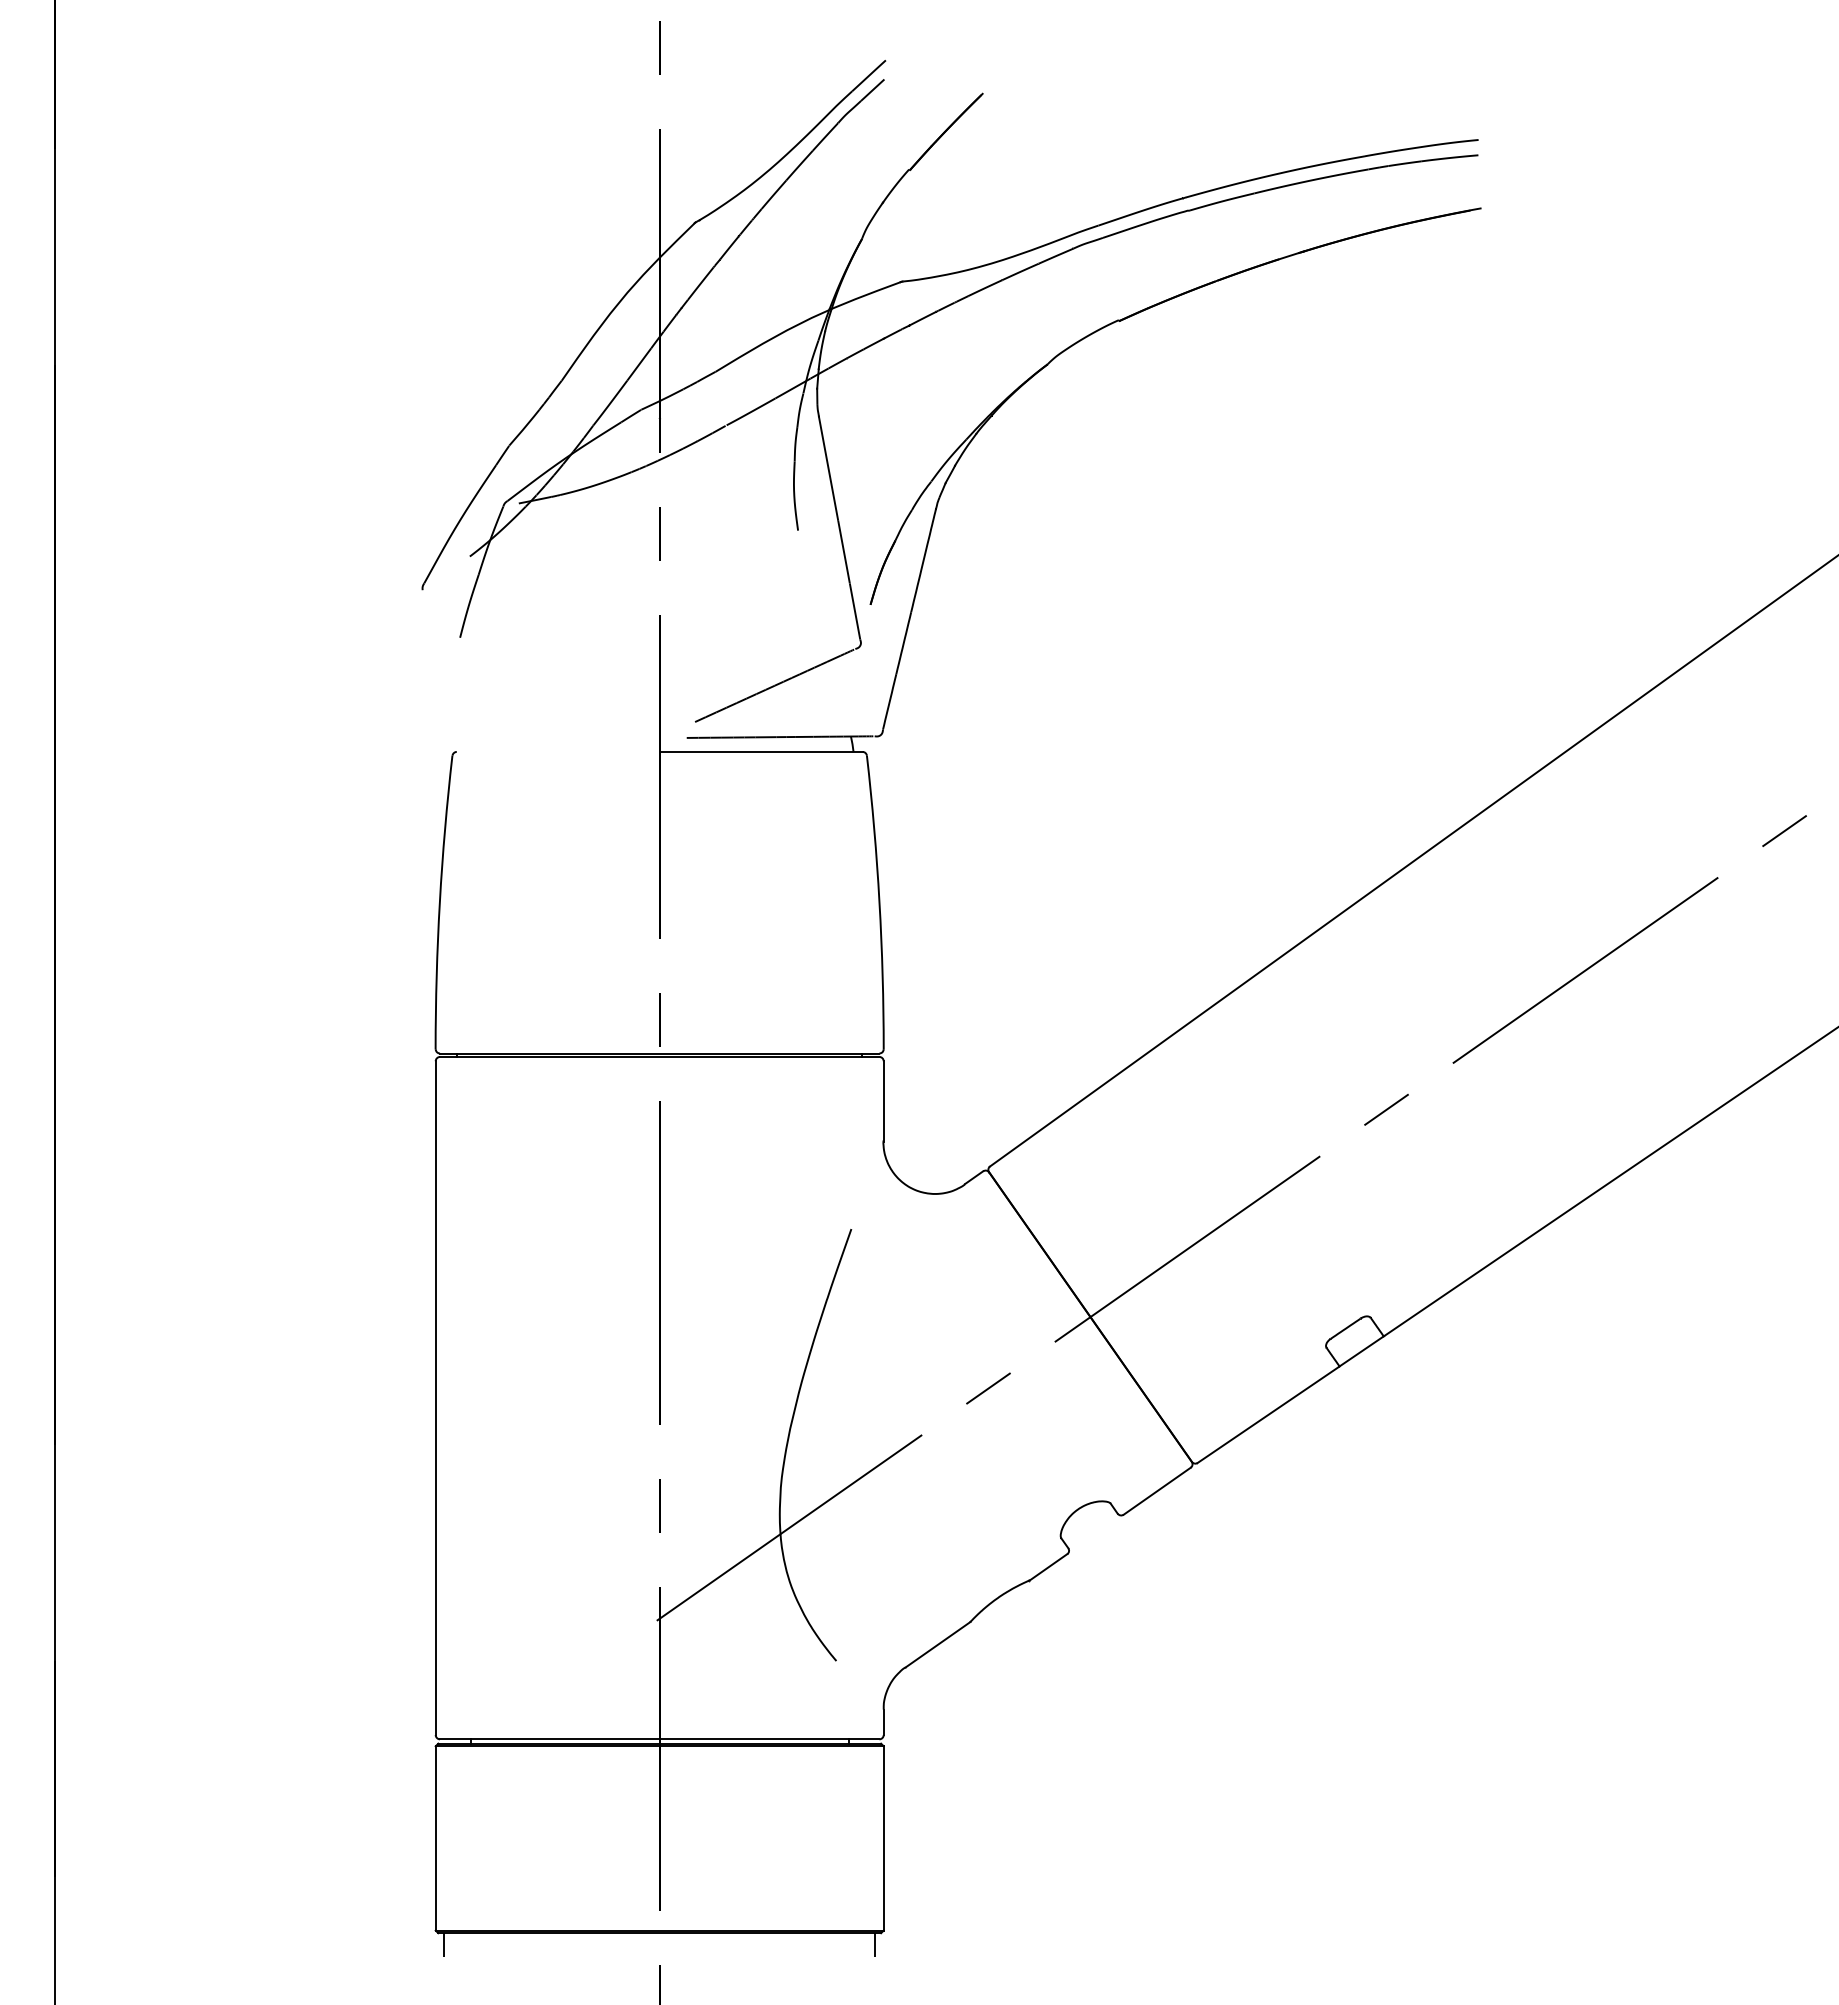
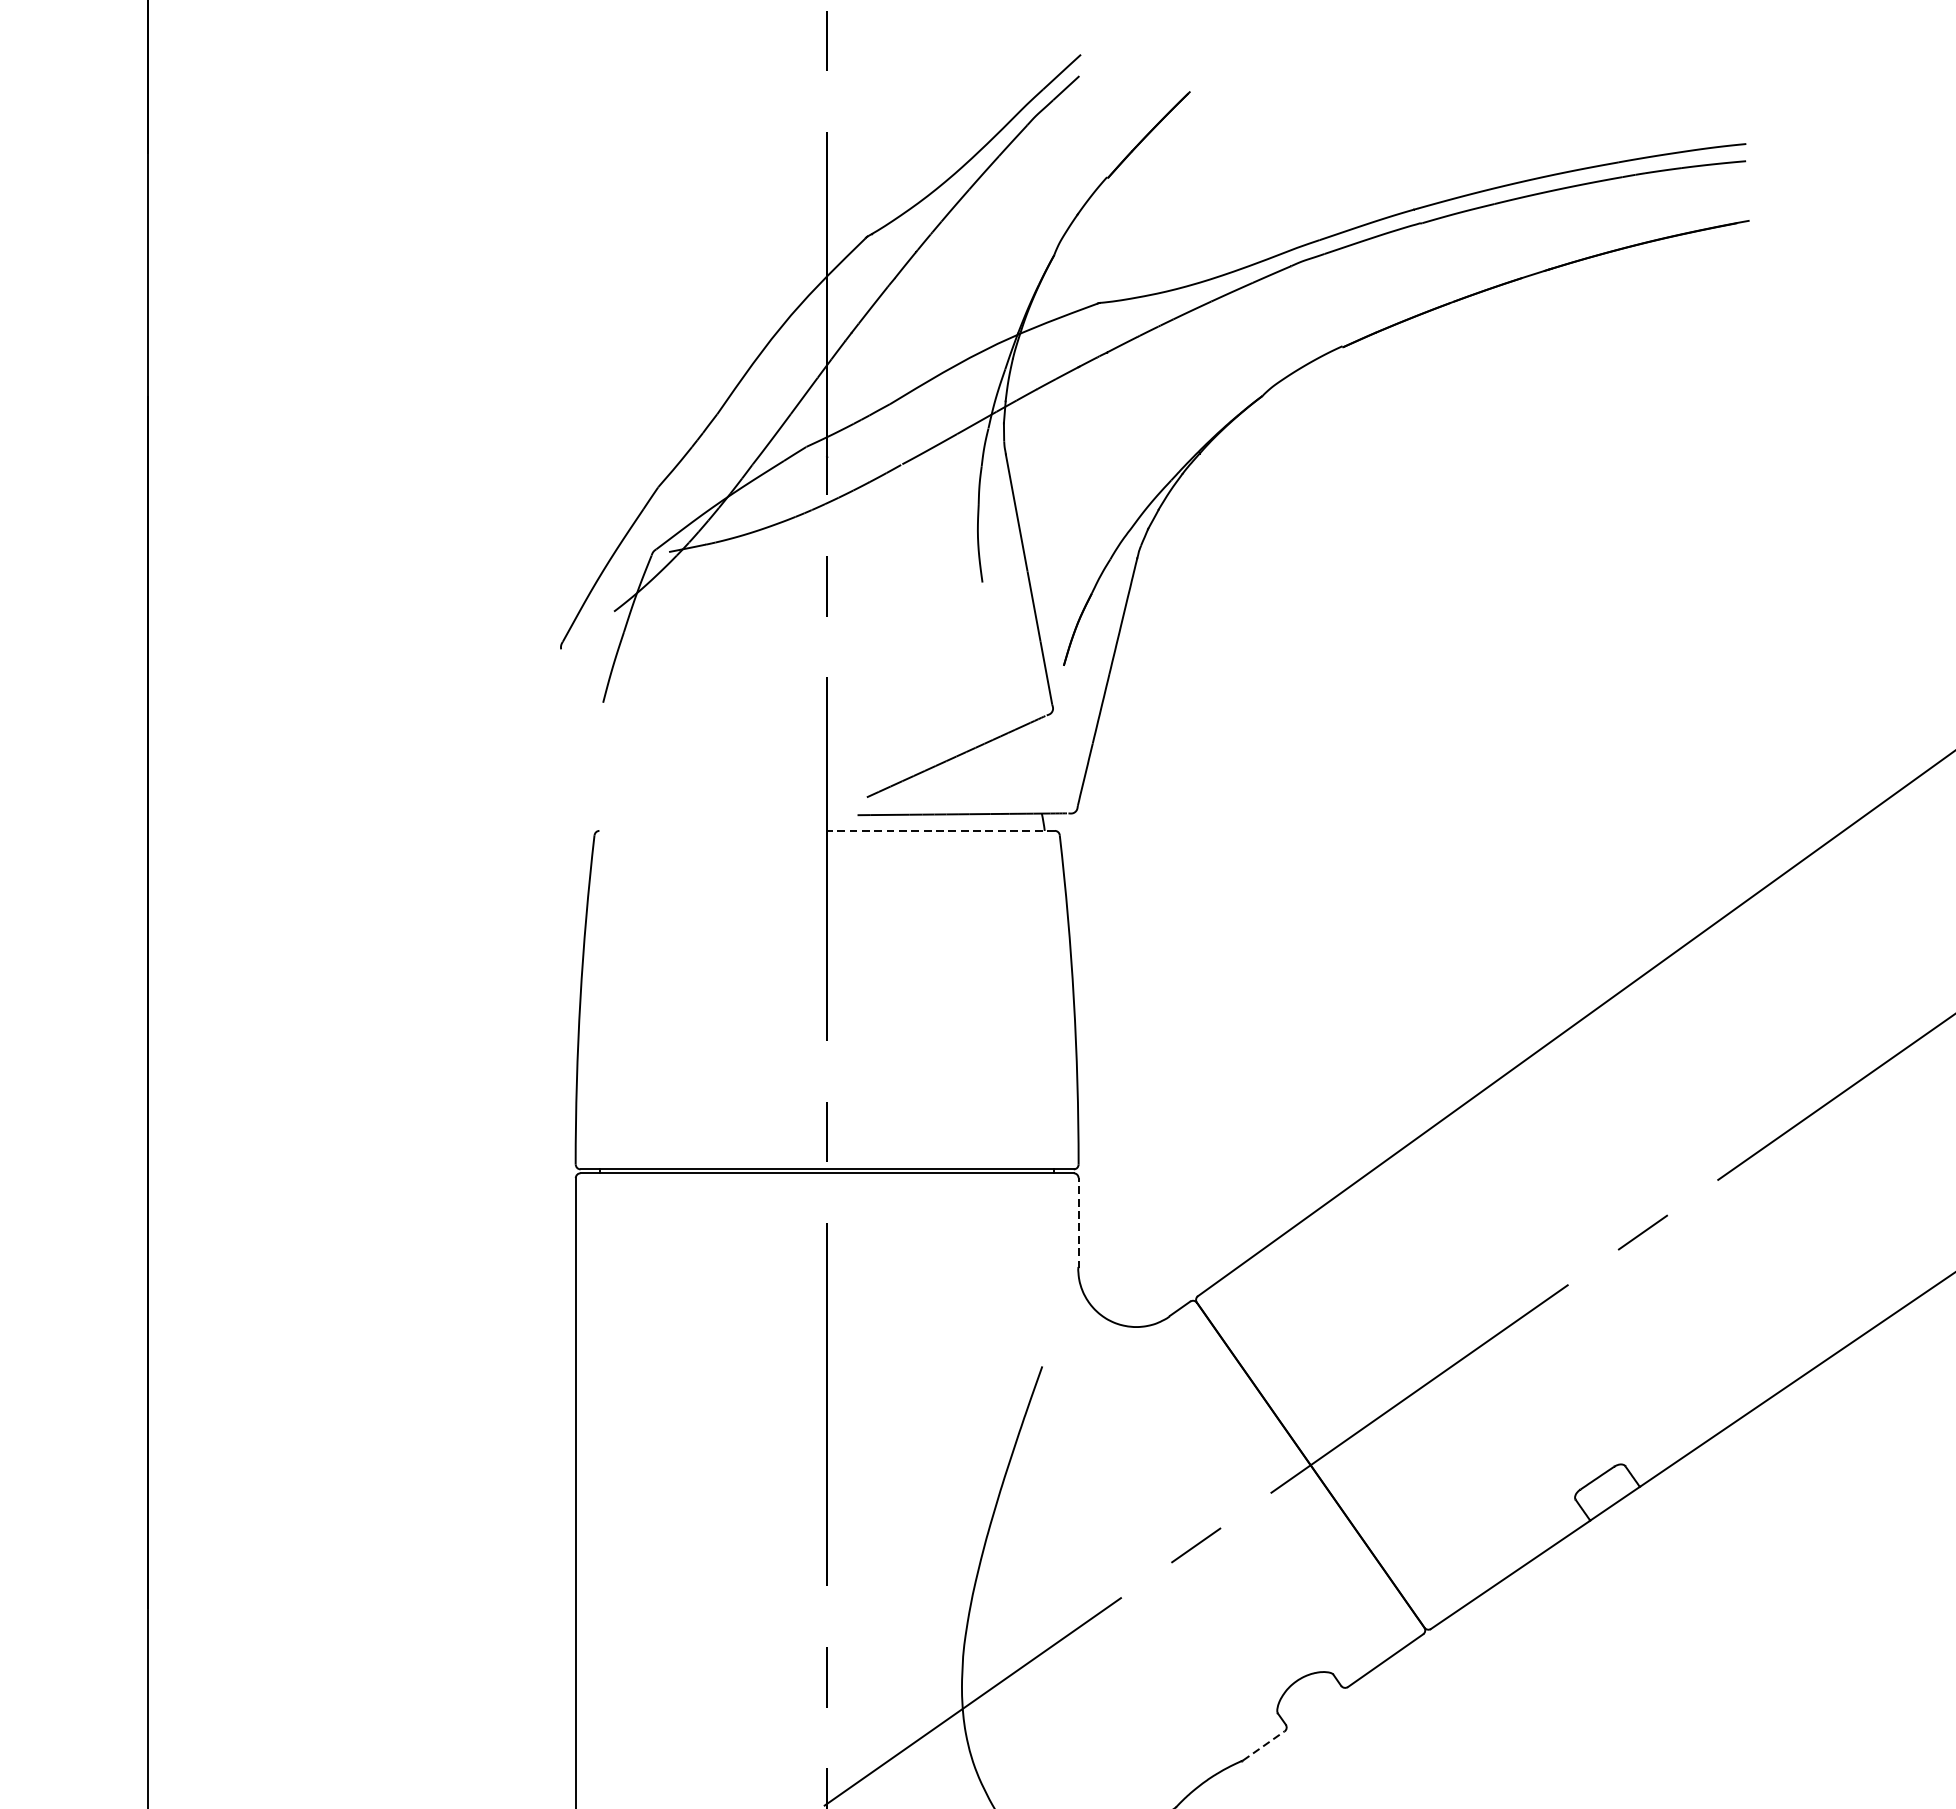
line: (760, 751) -> (940, 830), solid -> dashed
line: (883, 1101) -> (1078, 1223), solid -> dashed
line: (1048, 1567) -> (1263, 1746), solid -> dashed

